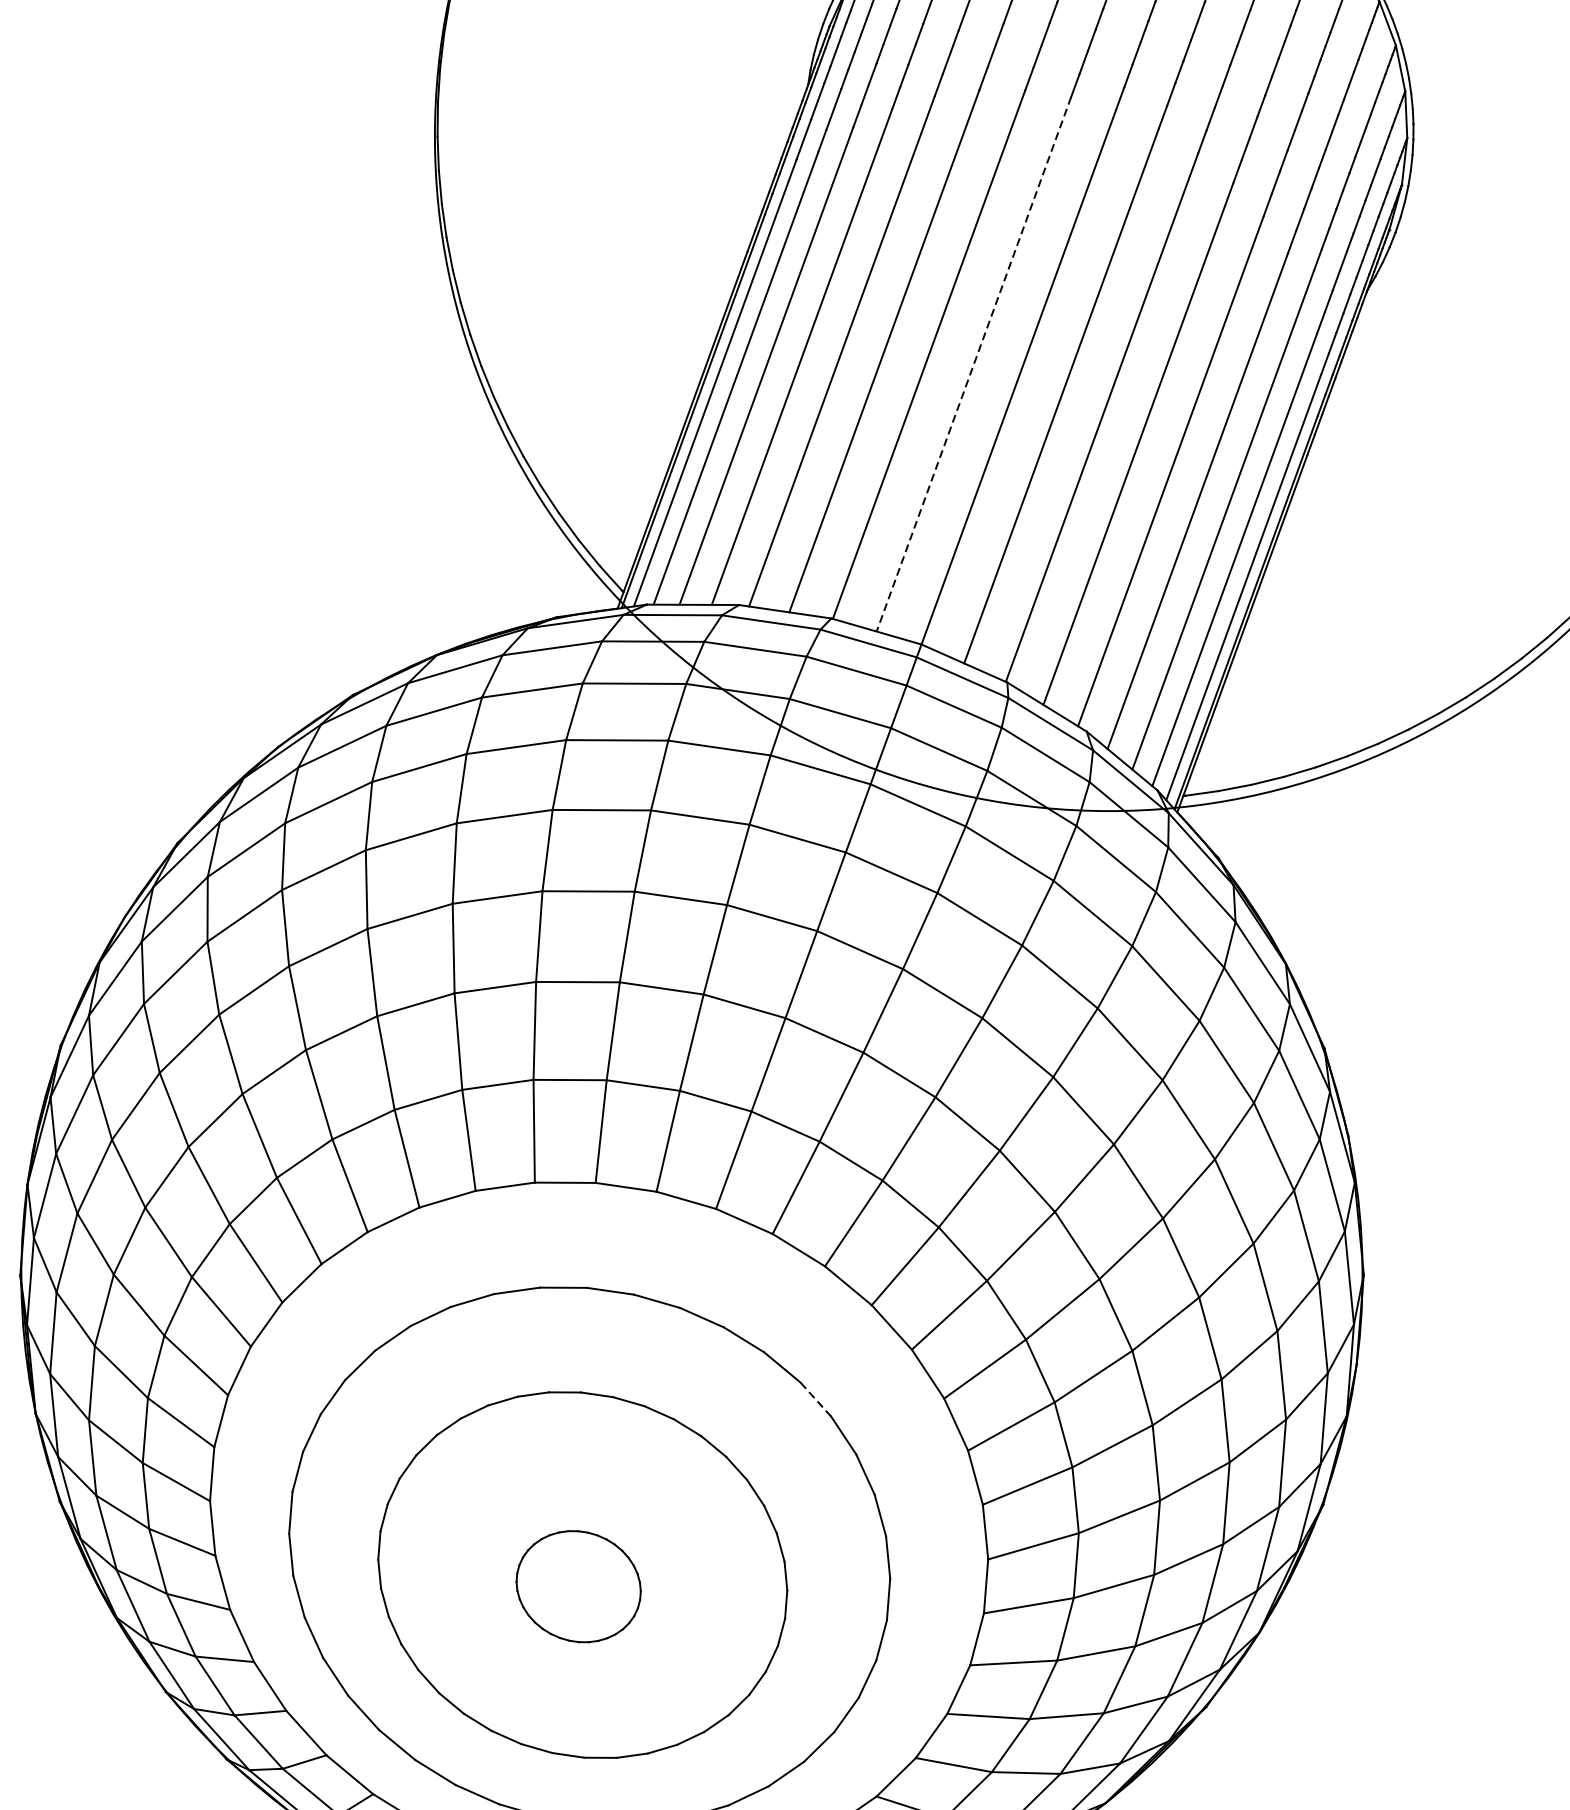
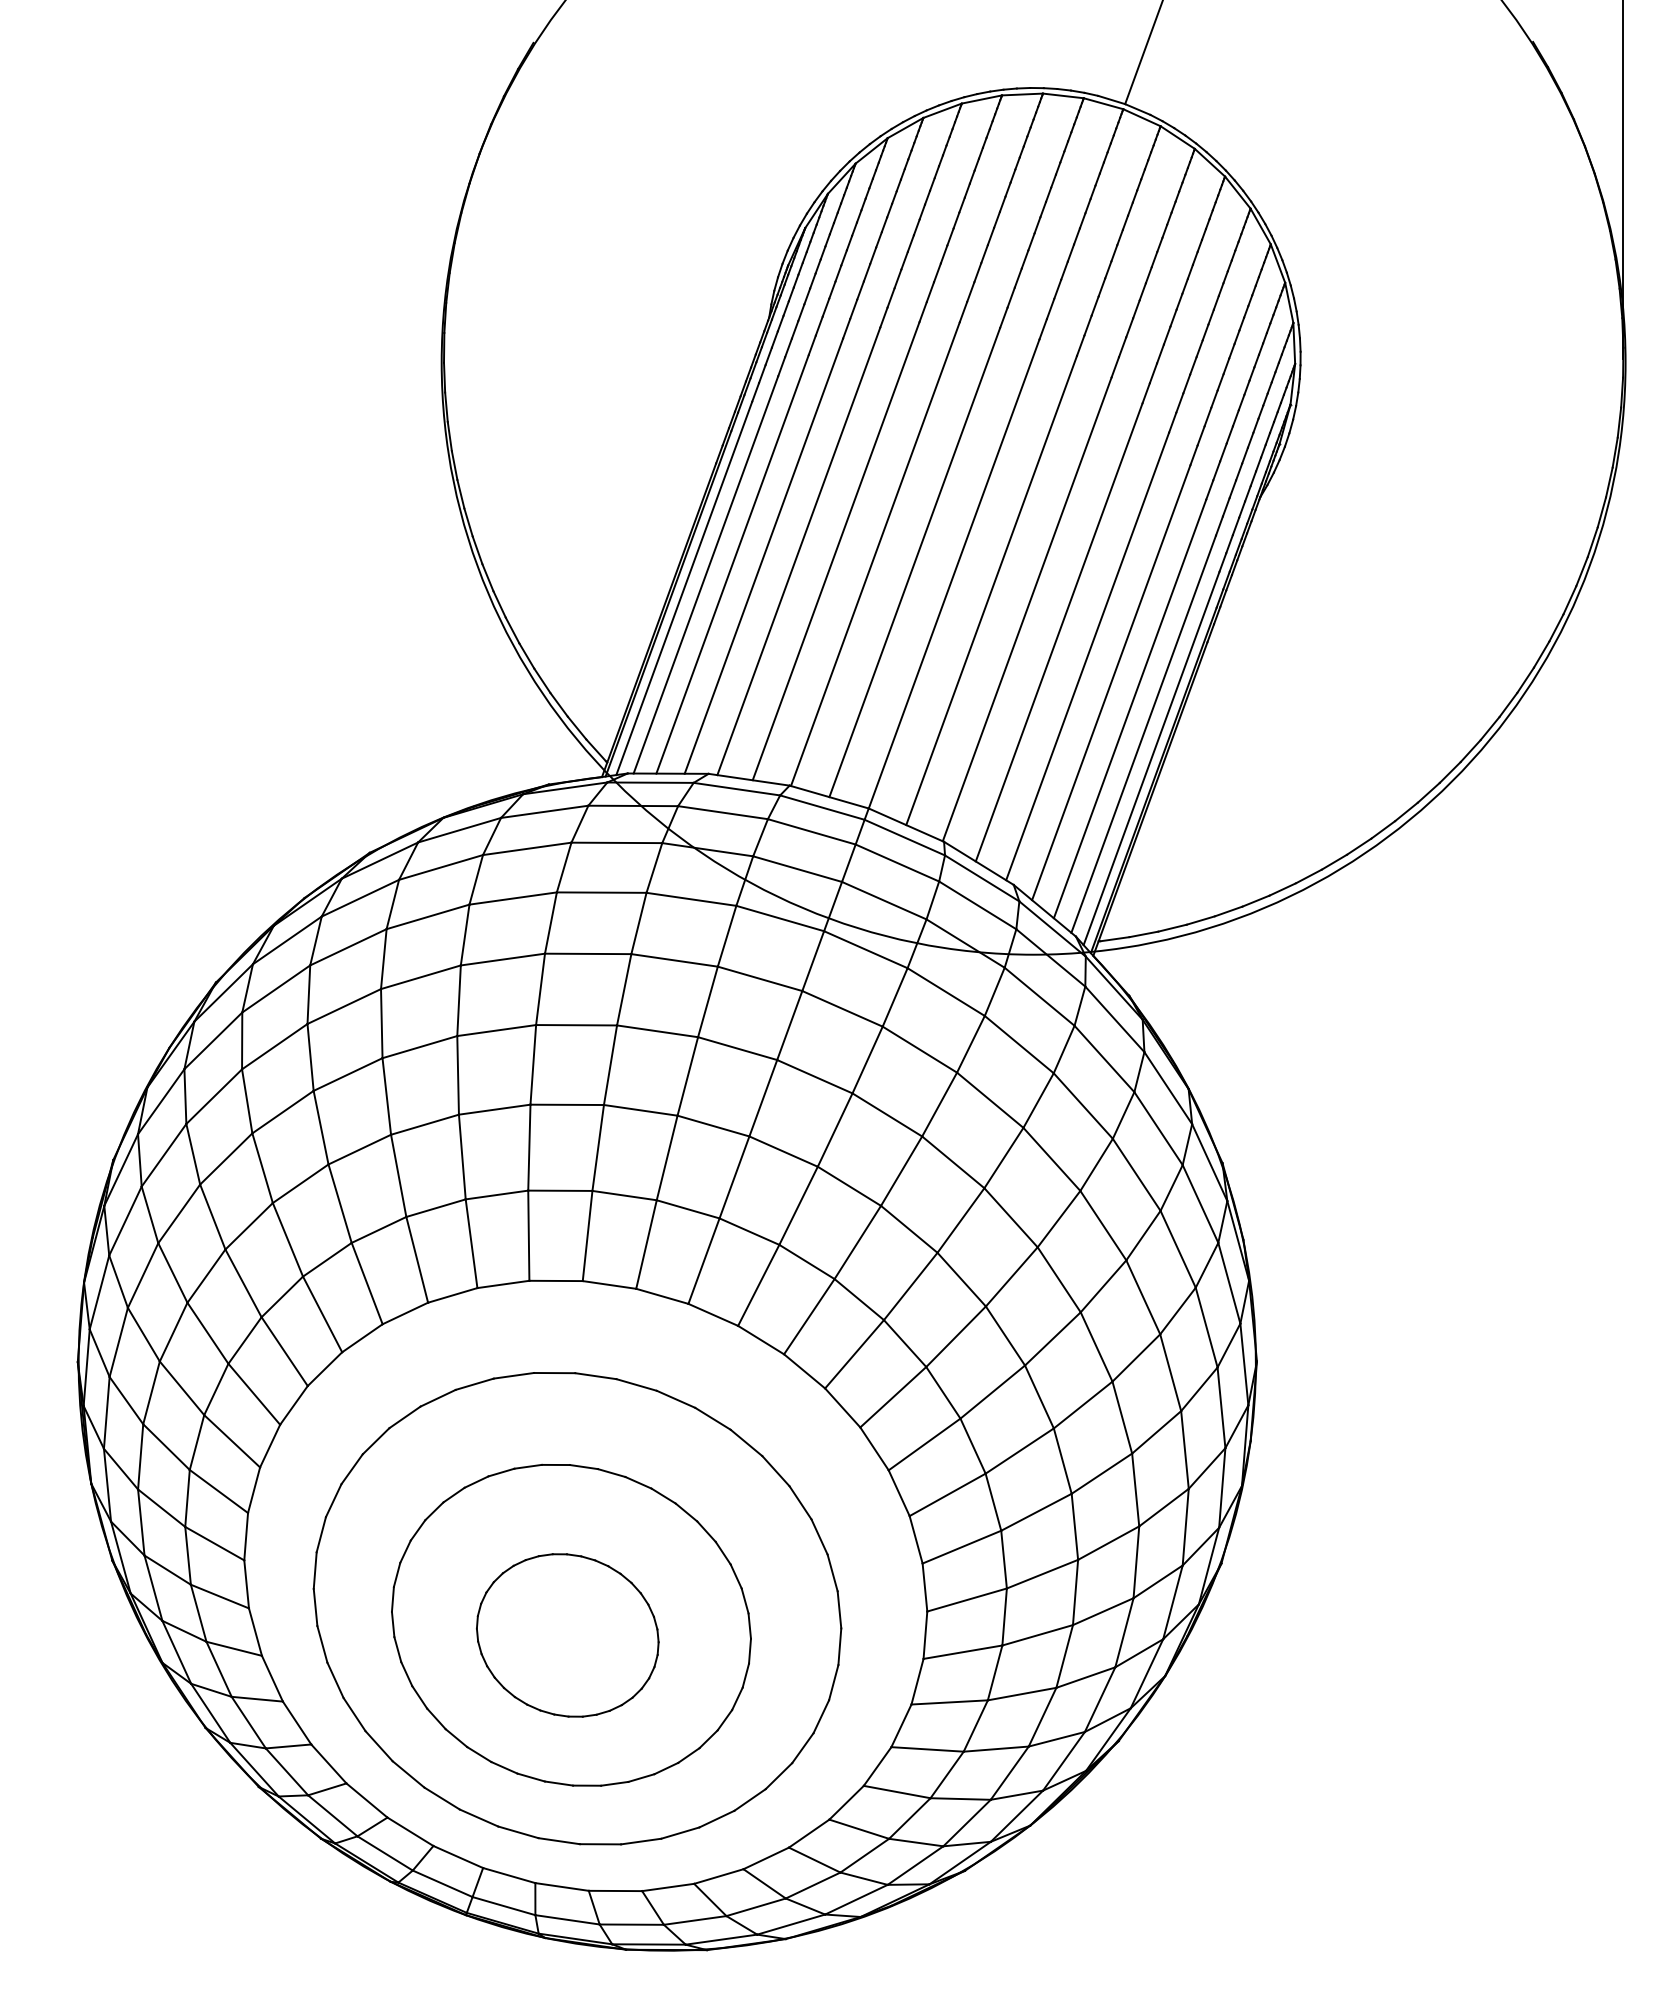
line: (973, 364) -> (914, 562), dashed -> solid
line: (815, 1398) -> (775, 1470), dashed -> solid
part: (578, 1586) -> (567, 1635), size x1.67

